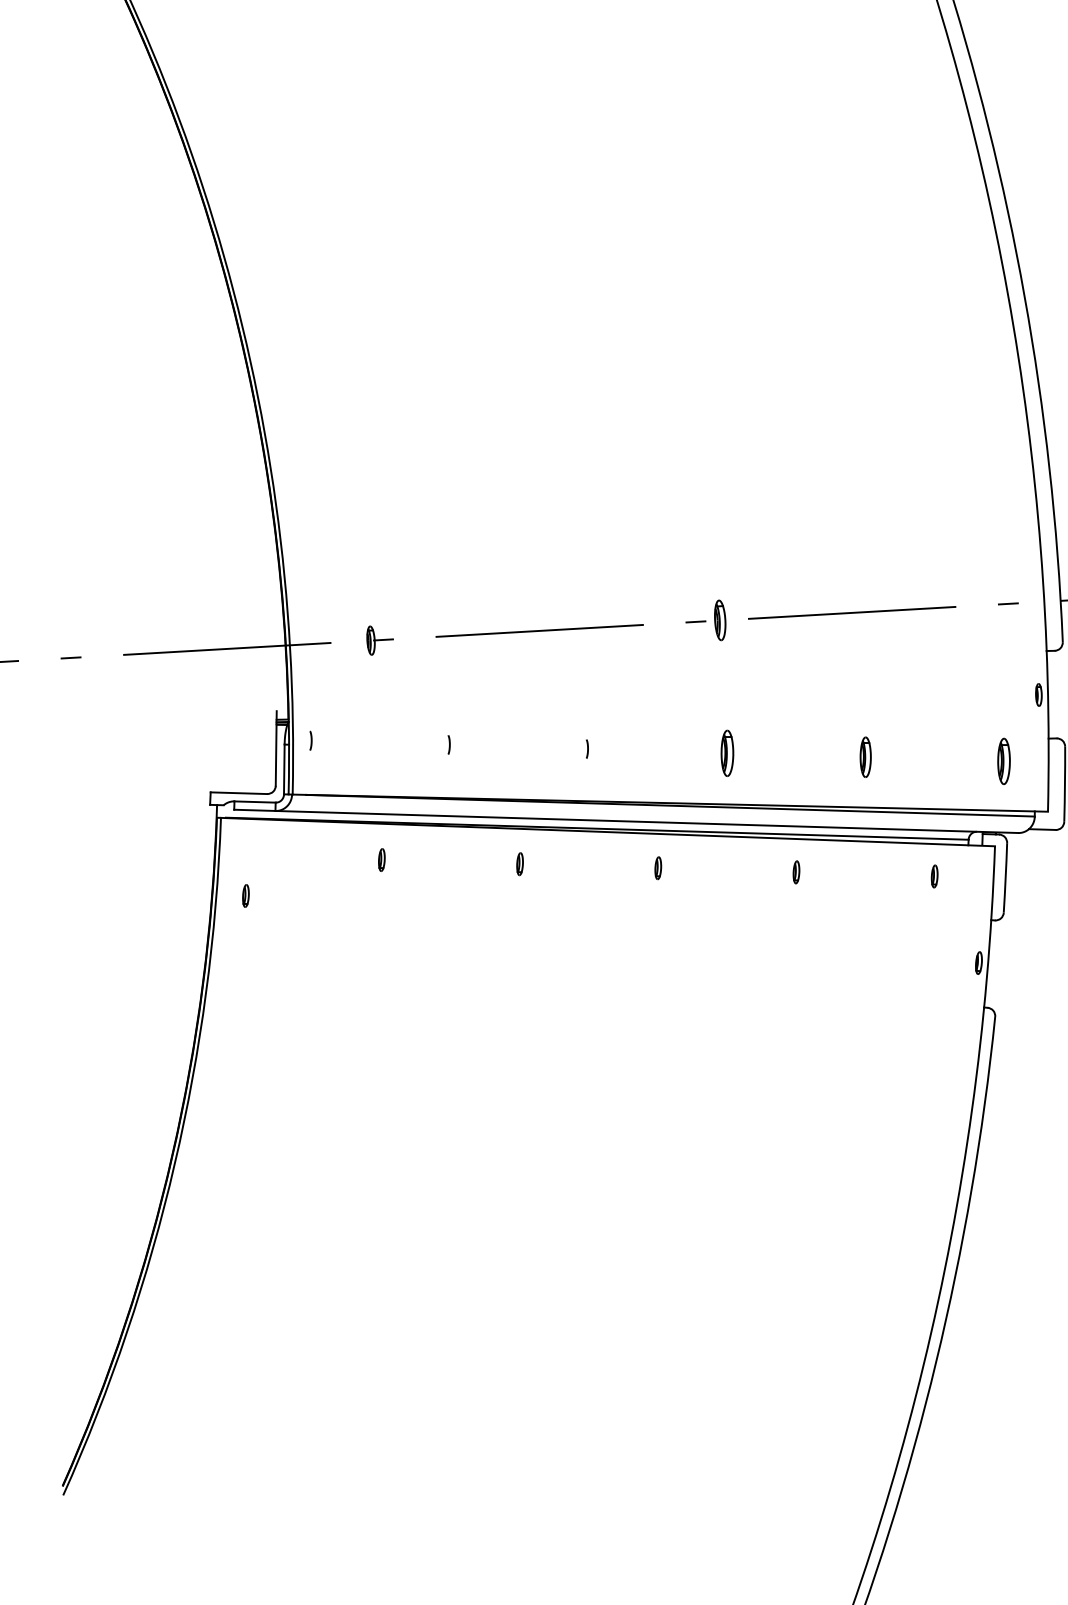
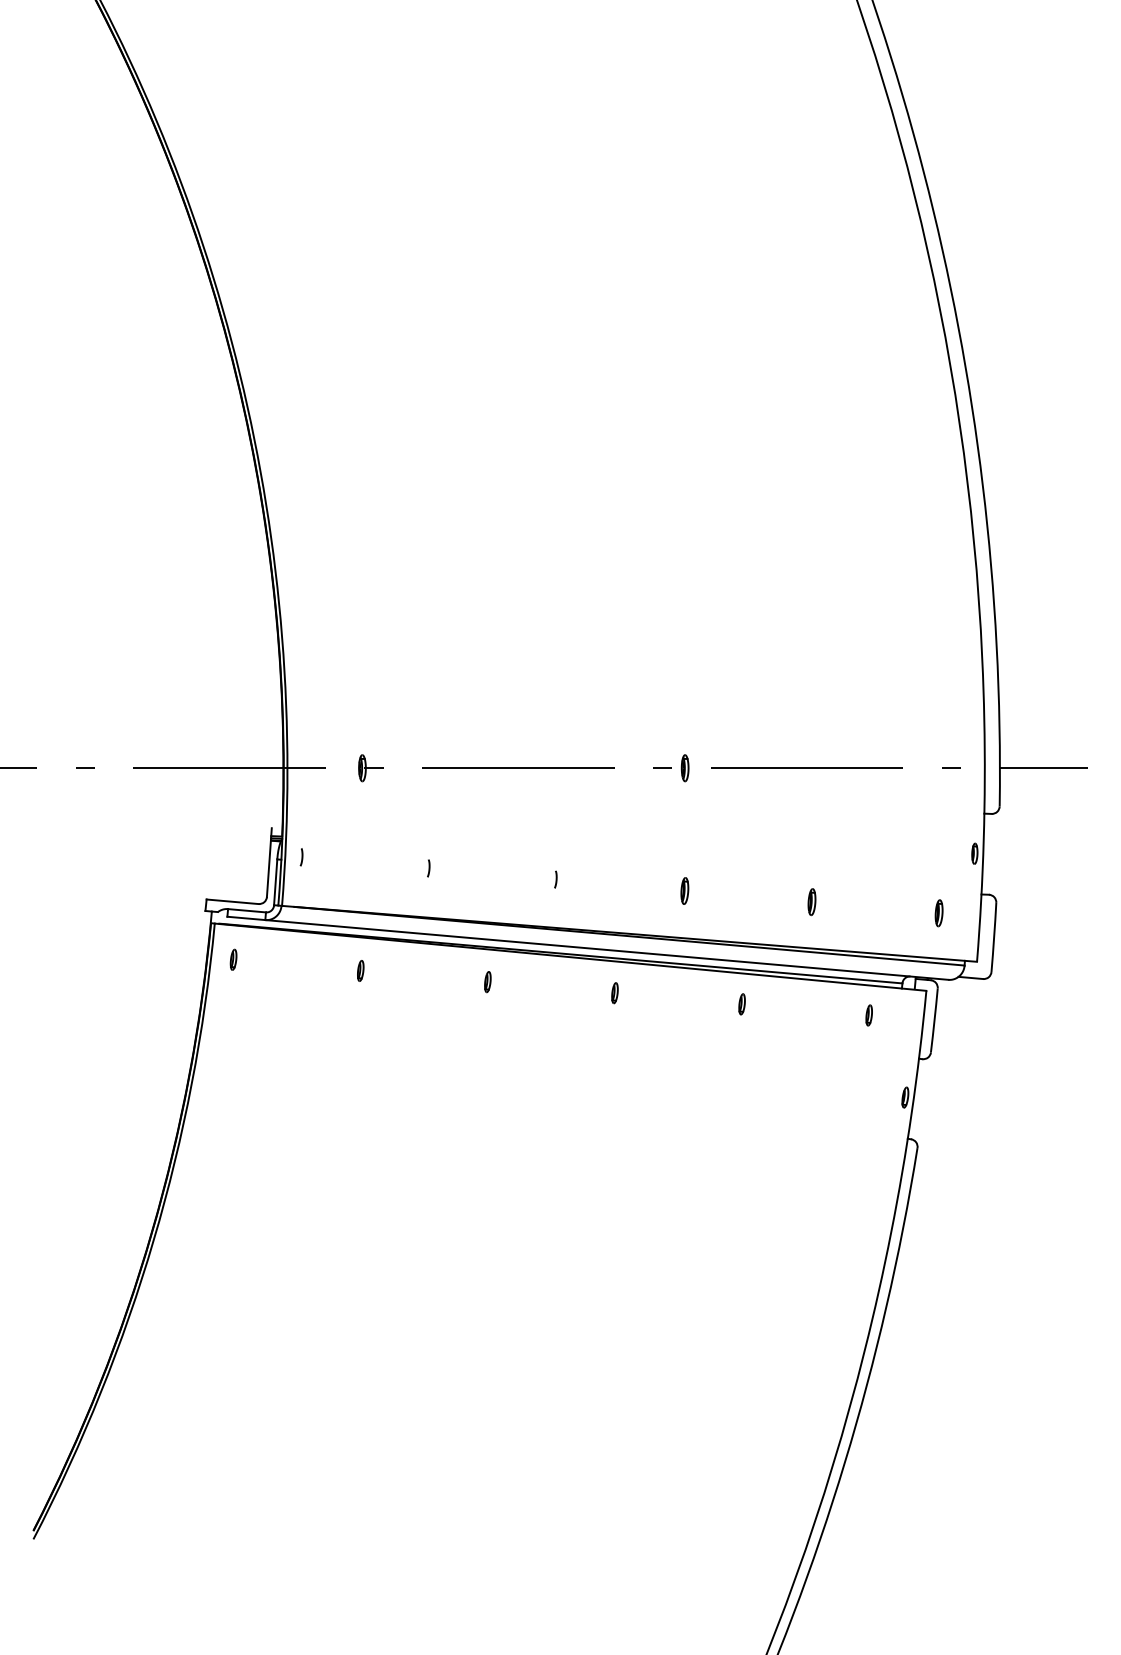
part: (719, 620) -> (684, 768), size x0.71
part: (727, 752) -> (684, 890), size x0.62
part: (865, 757) -> (811, 902), size x0.71
part: (1003, 761) -> (938, 913), size x0.62
part: (245, 895) -> (233, 959), moved

